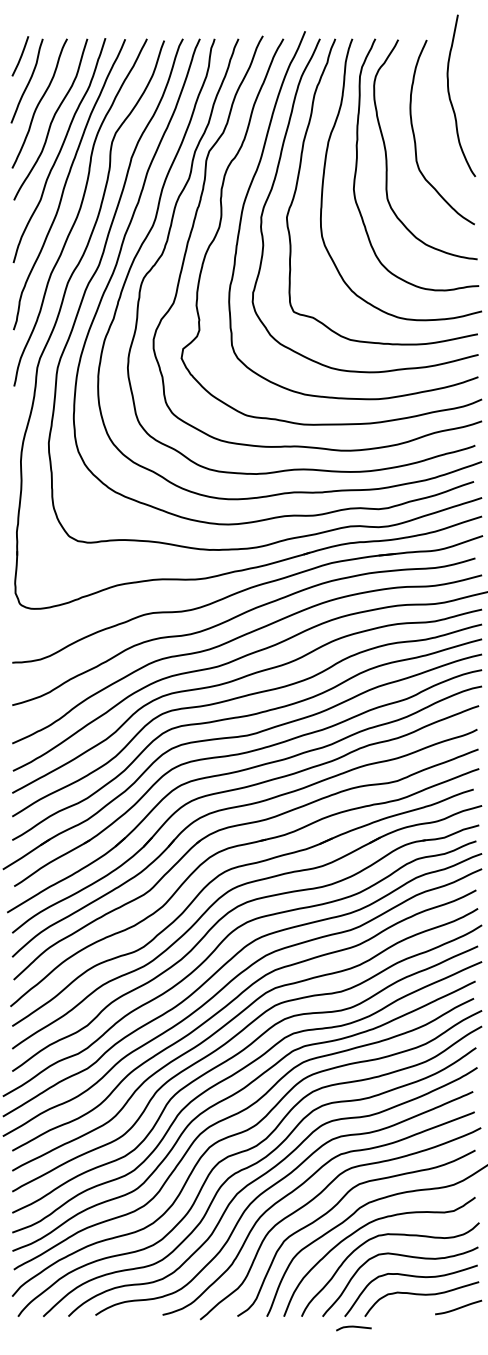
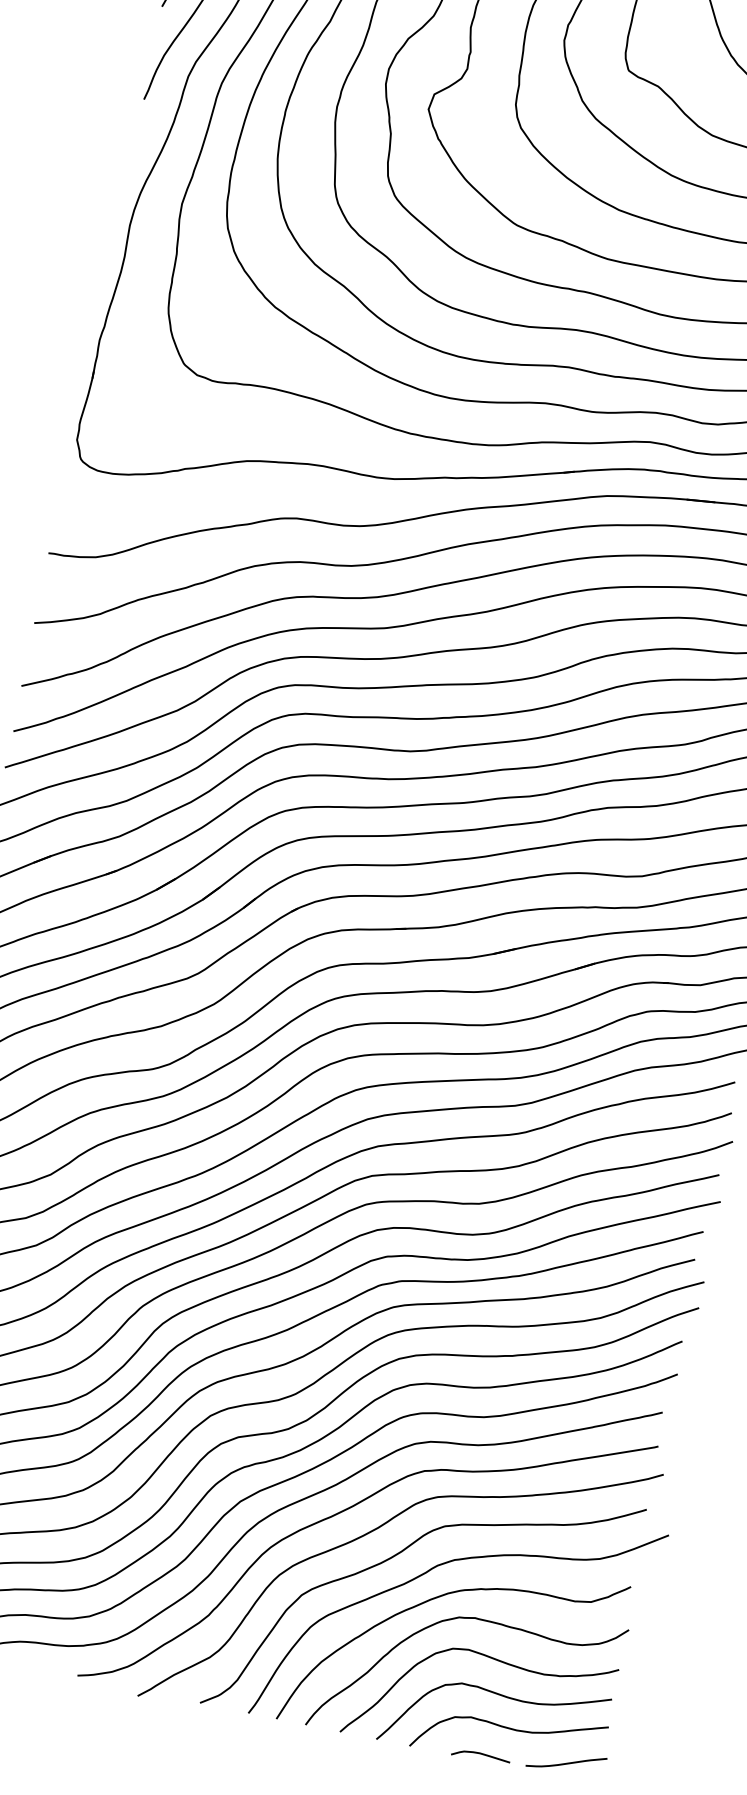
curve: (353, 1327) -> (480, 1755), moved

